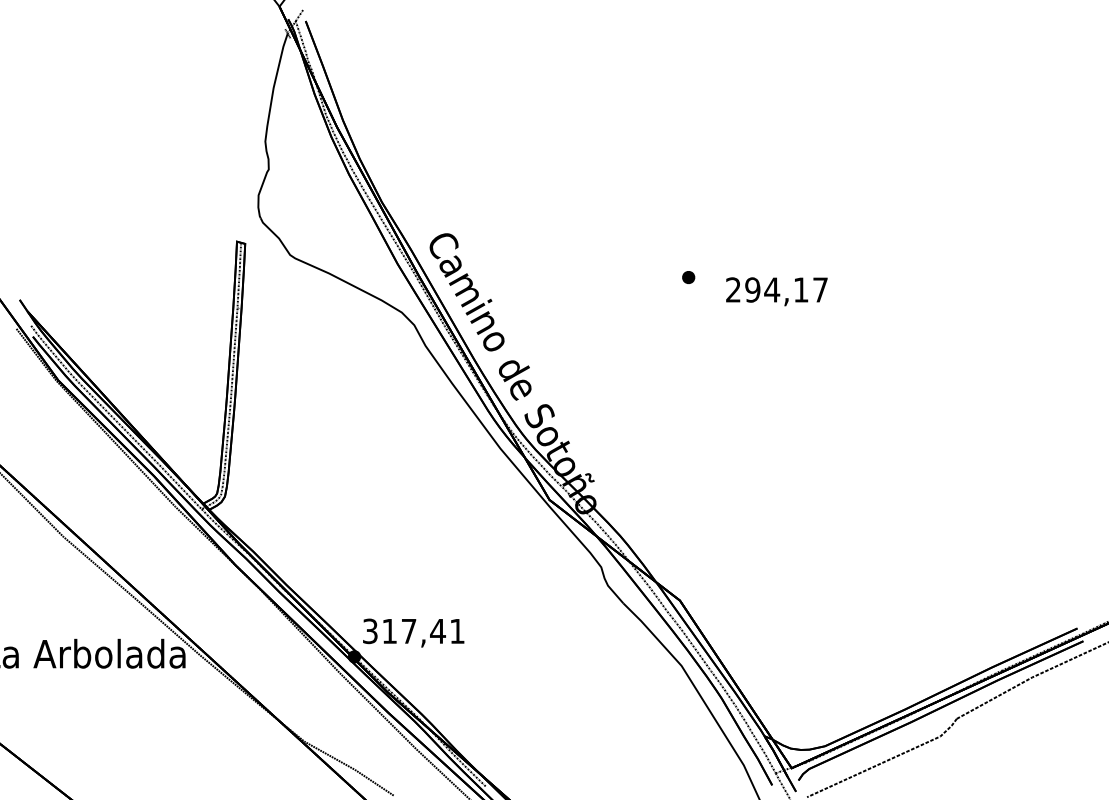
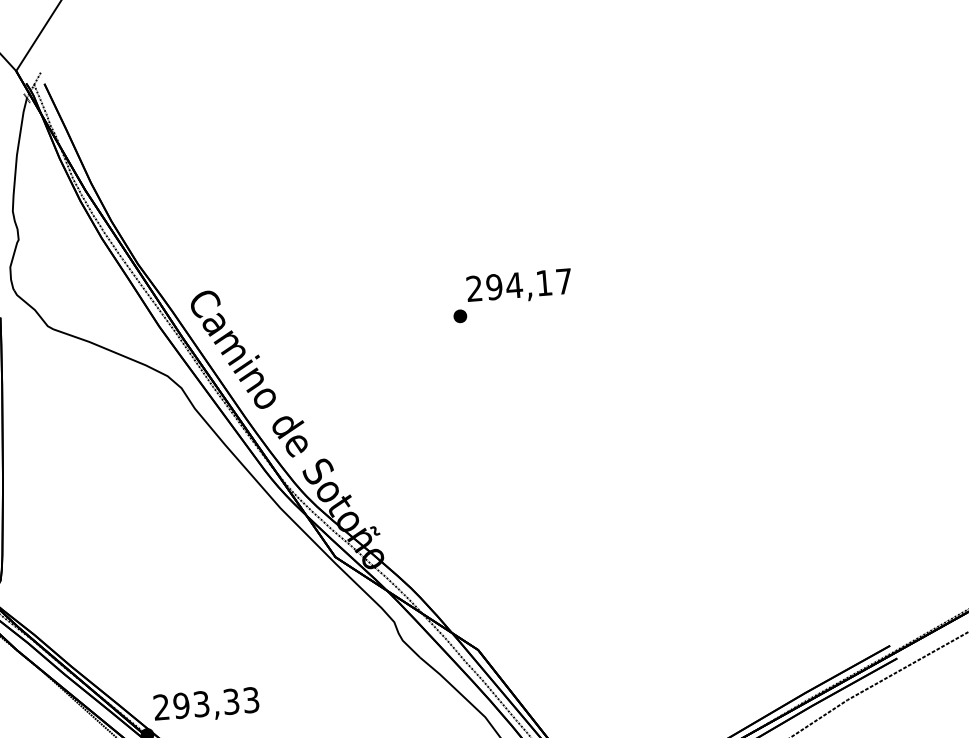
text: (776, 291) -> (518, 286), moved
text: (413, 631) -> (206, 703), 317,41 -> 293,33

